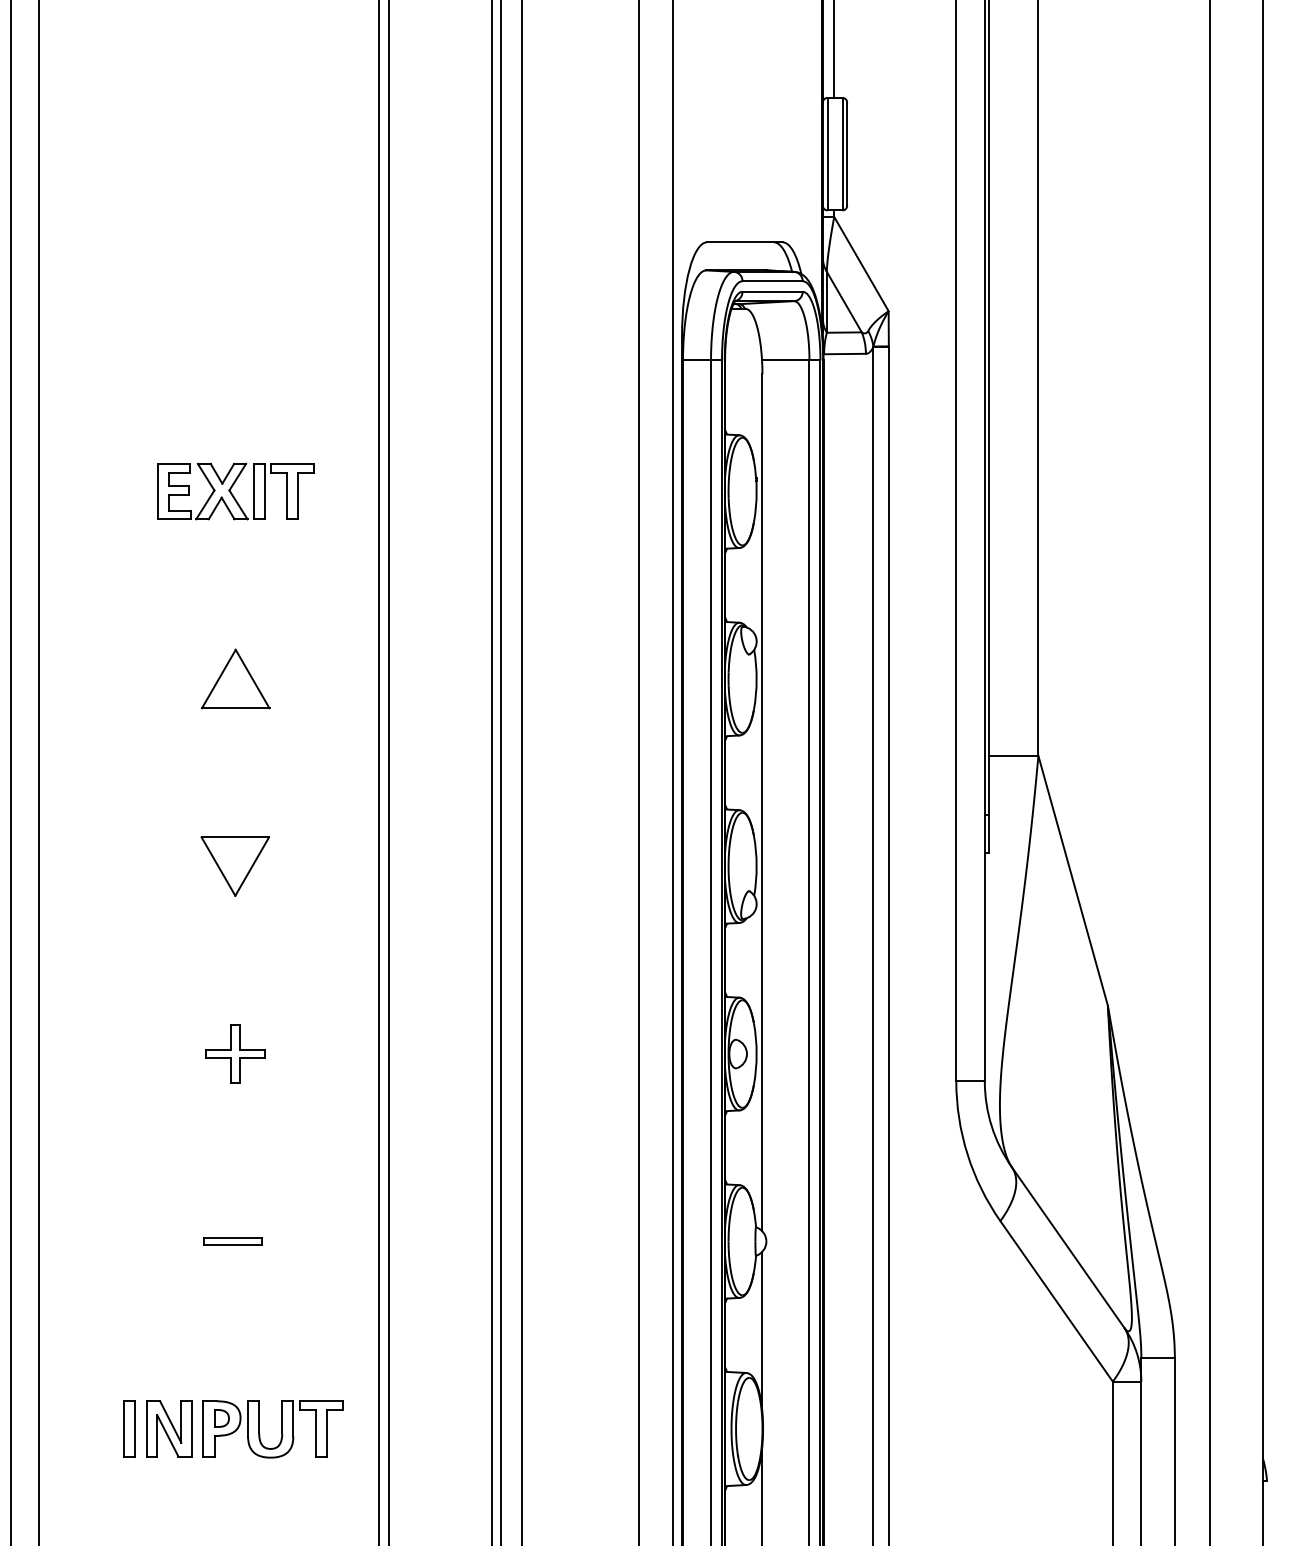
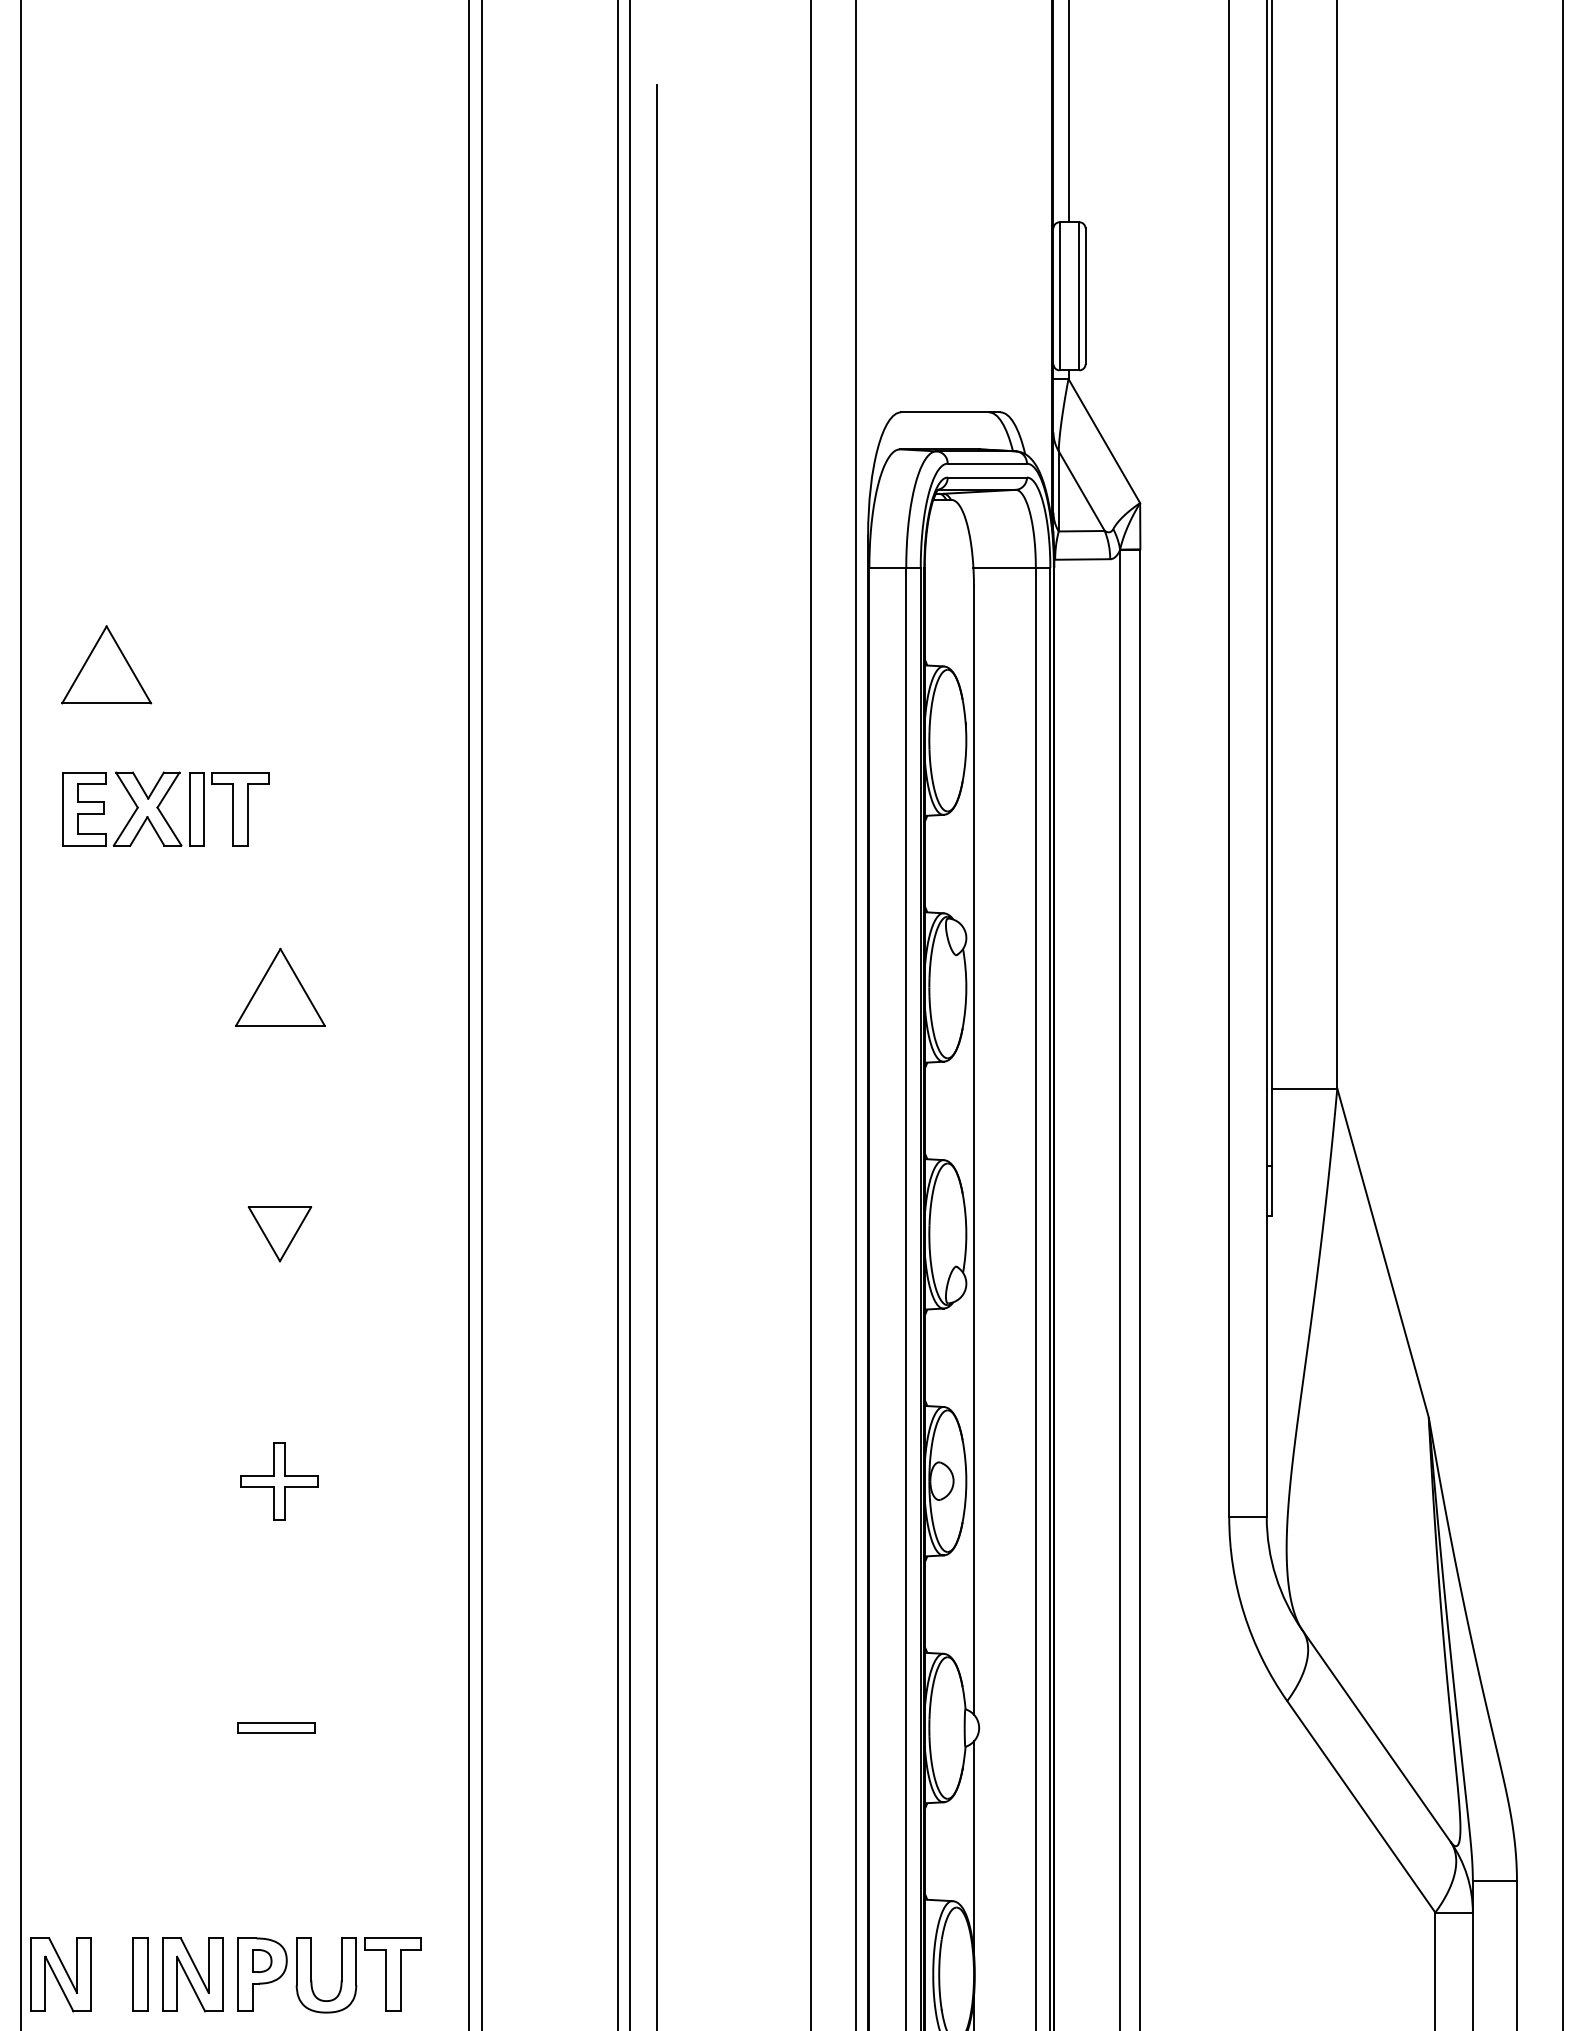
part: (103, 433) -> (106, 664), added
part: (235, 491) -> (165, 808), moved
part: (235, 866) -> (280, 1234), size x0.7
part: (69, 1428) -> (61, 1974), added

